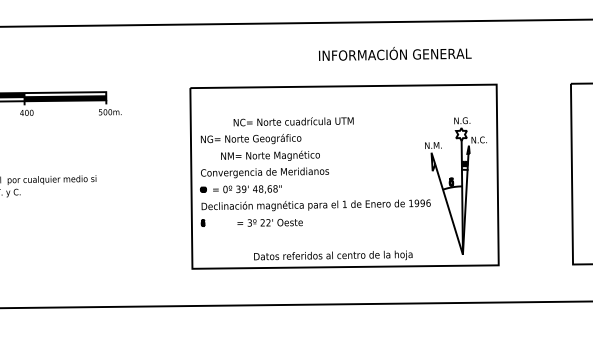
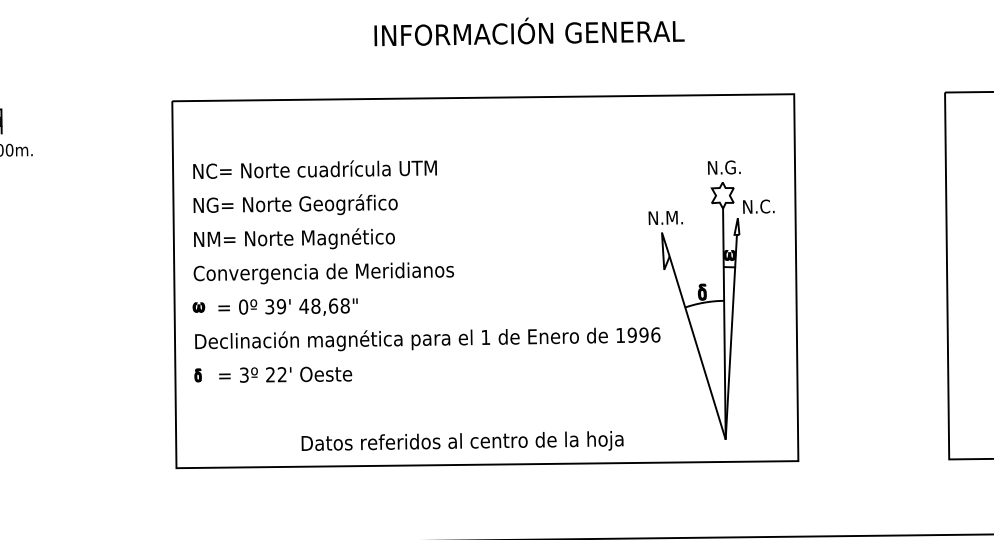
text: (395, 53) -> (529, 31), moved
text: (293, 121) -> (314, 169), moved
text: (270, 155) -> (294, 238), moved
text: (269, 222) -> (284, 374), moved

